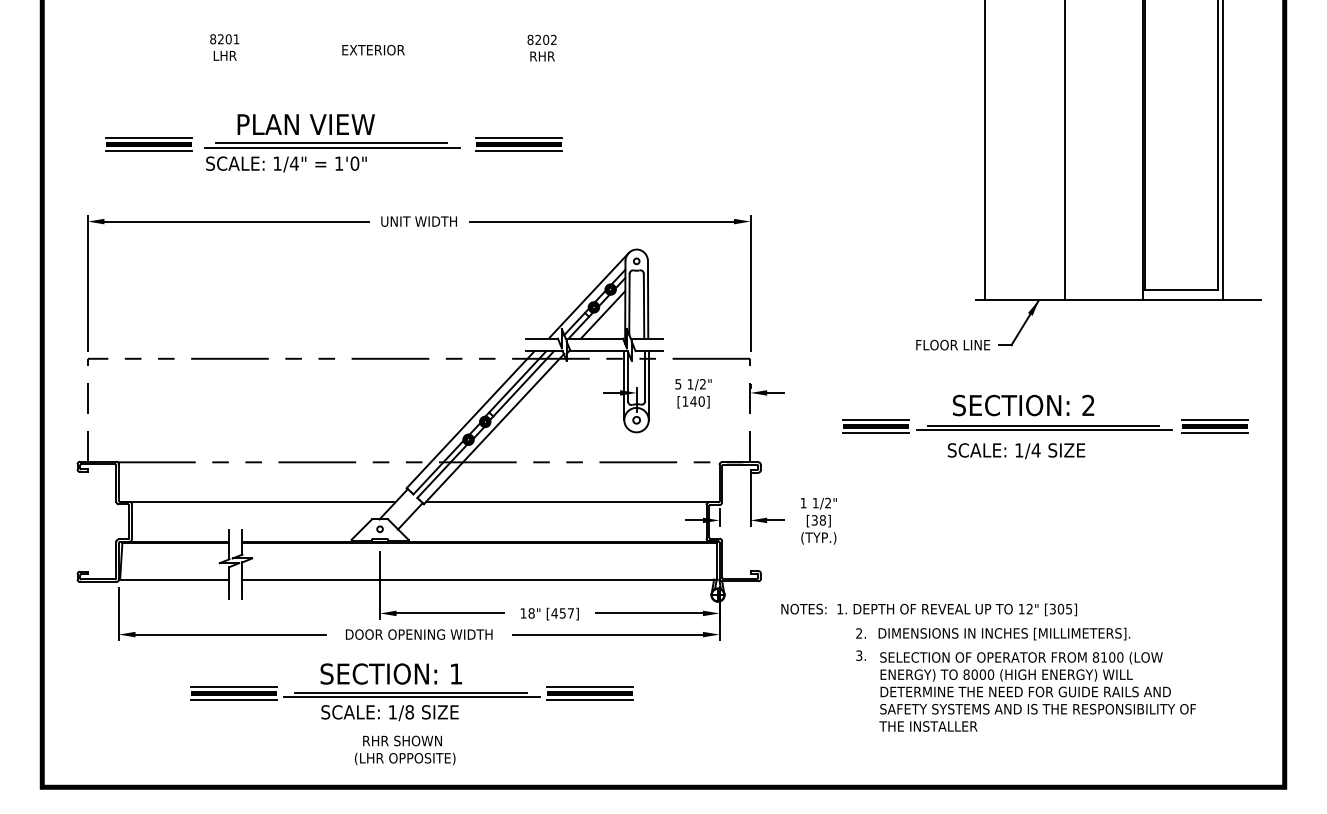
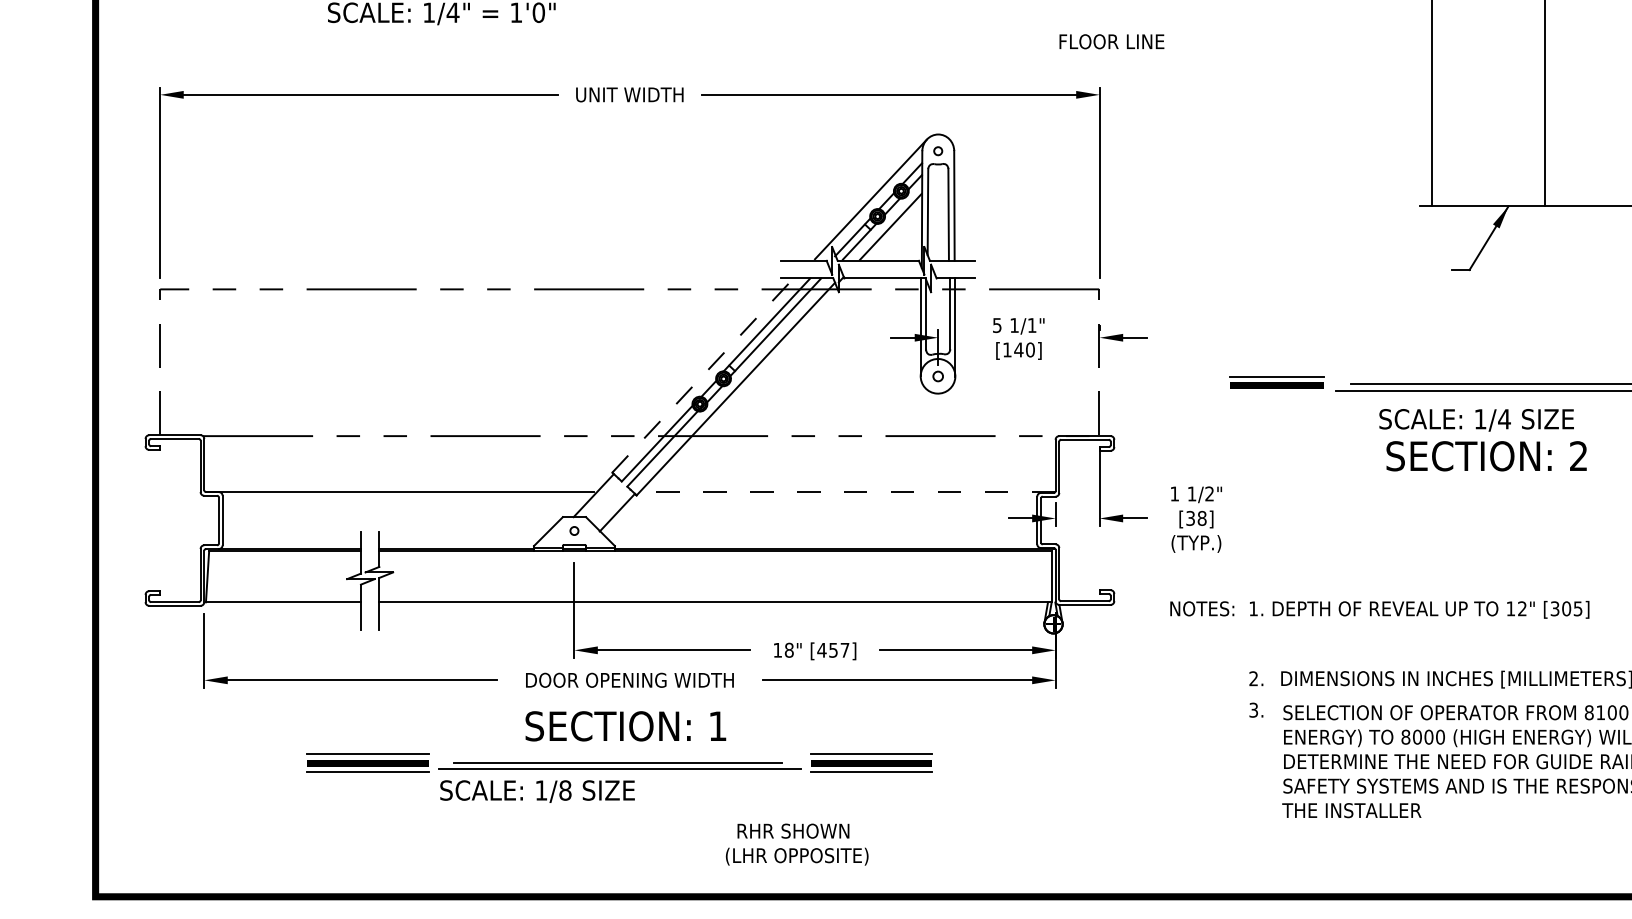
text: (953, 344) -> (1112, 40), moved
text: (702, 384) -> (1031, 325), 1/2" -> 1/1"
text: (1023, 405) -> (1486, 456), moved
line: (470, 419) -> (702, 375), solid -> dashed
line: (875, 433) -> (1276, 395), removed
line: (572, 501) -> (847, 491), solid -> dashed
text: (928, 609) -> (1378, 609), moved
text: (390, 673) -> (624, 725), moved
text: (389, 713) -> (536, 792), moved
text: (405, 750) -> (797, 844), moved

